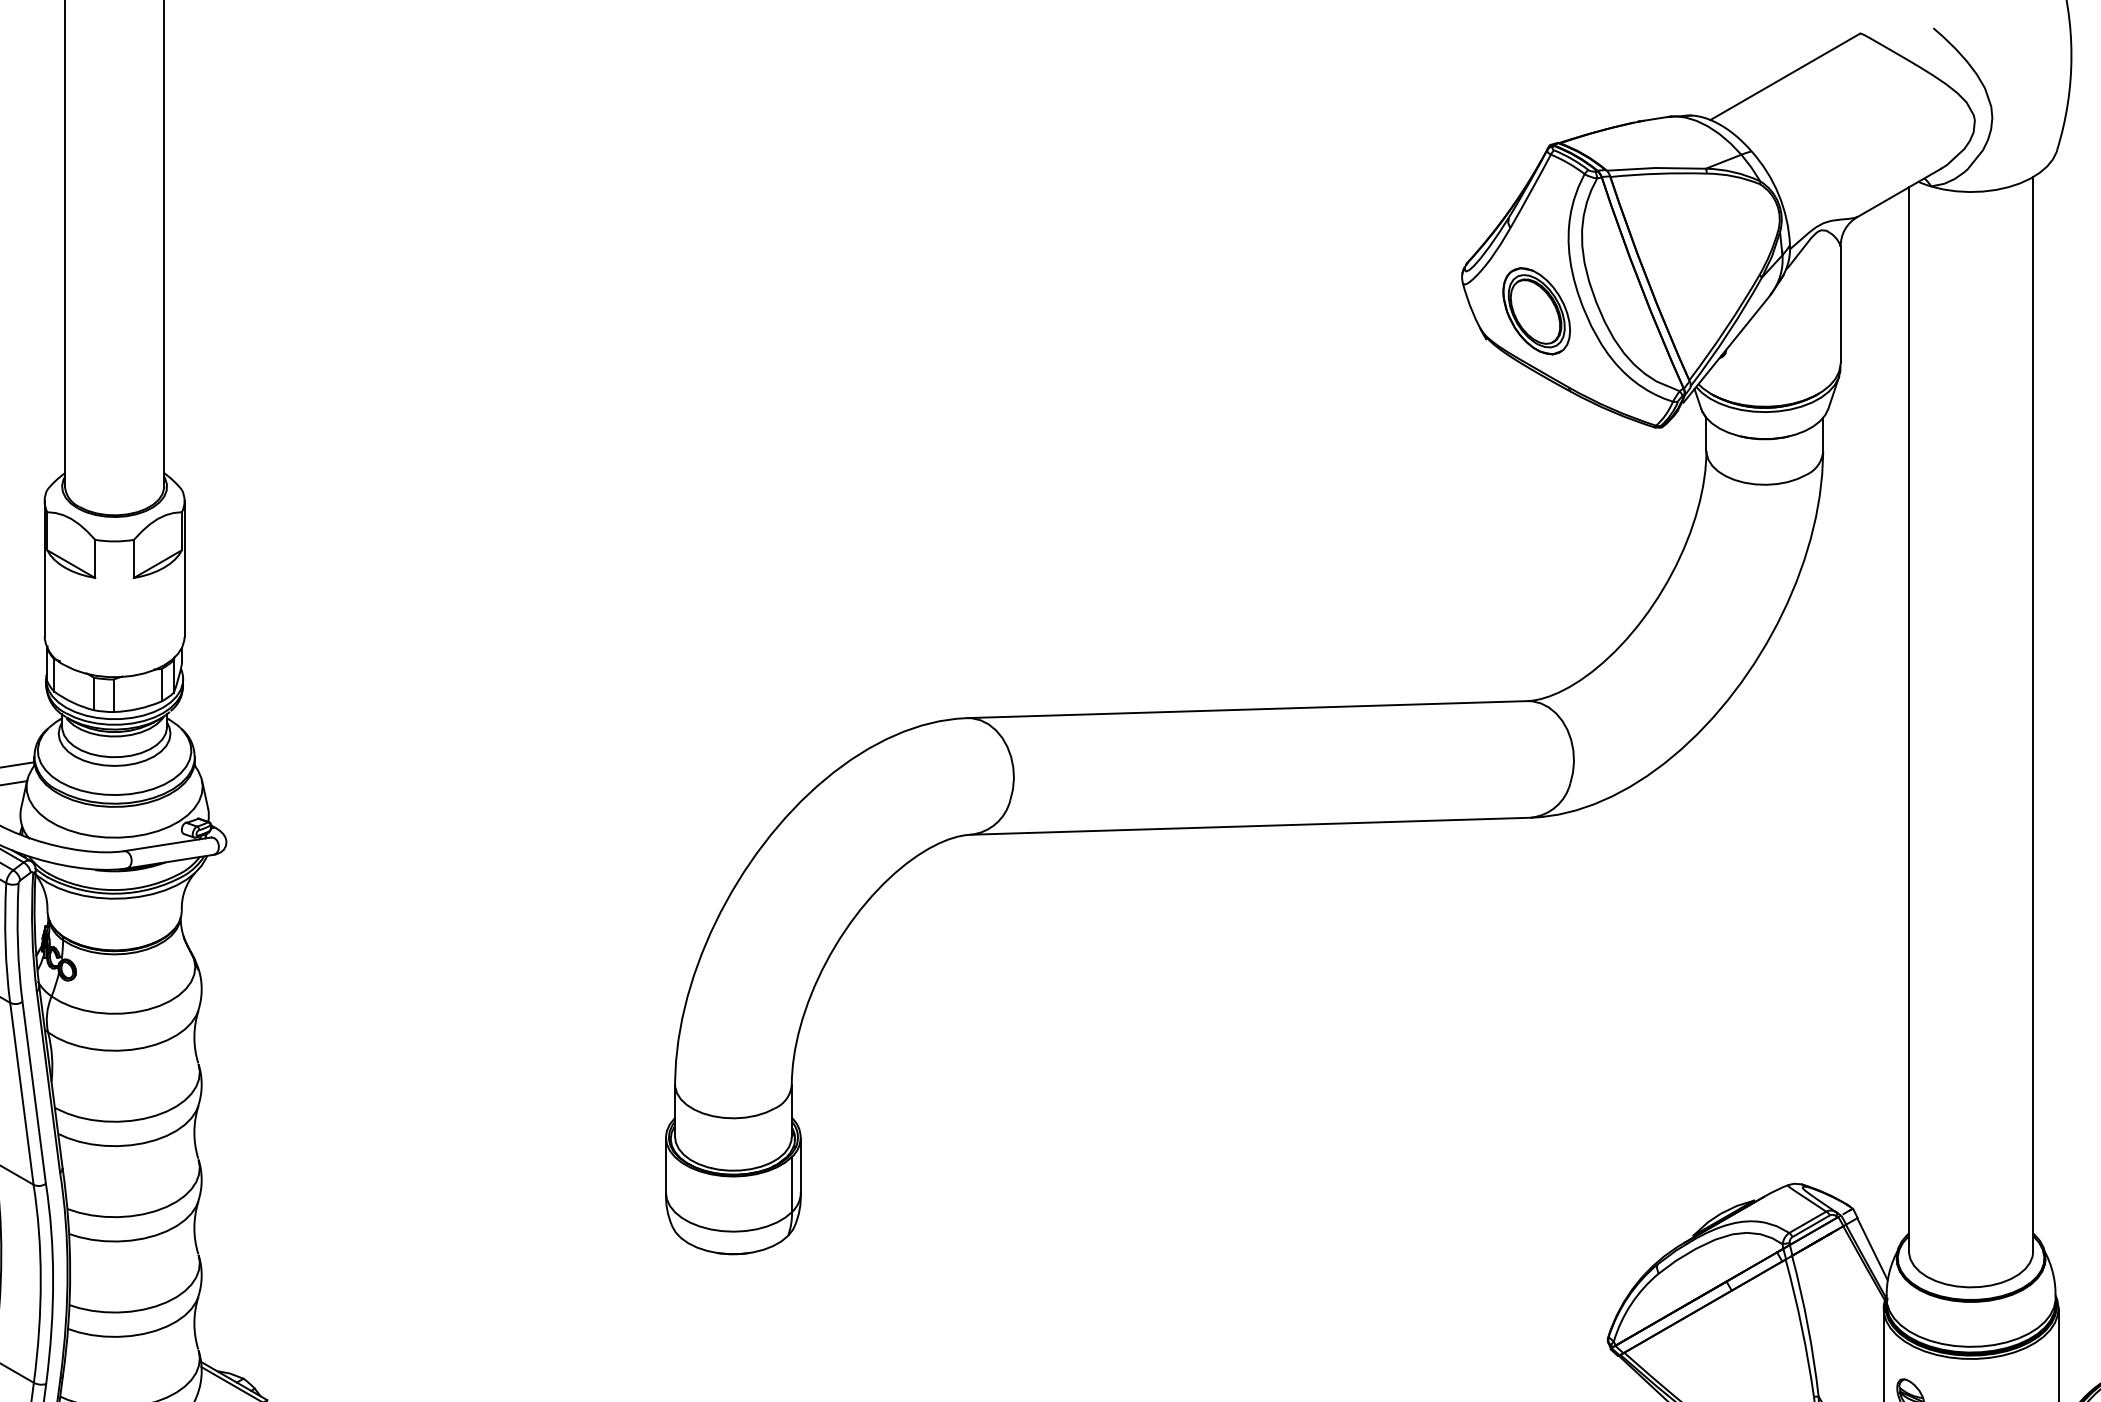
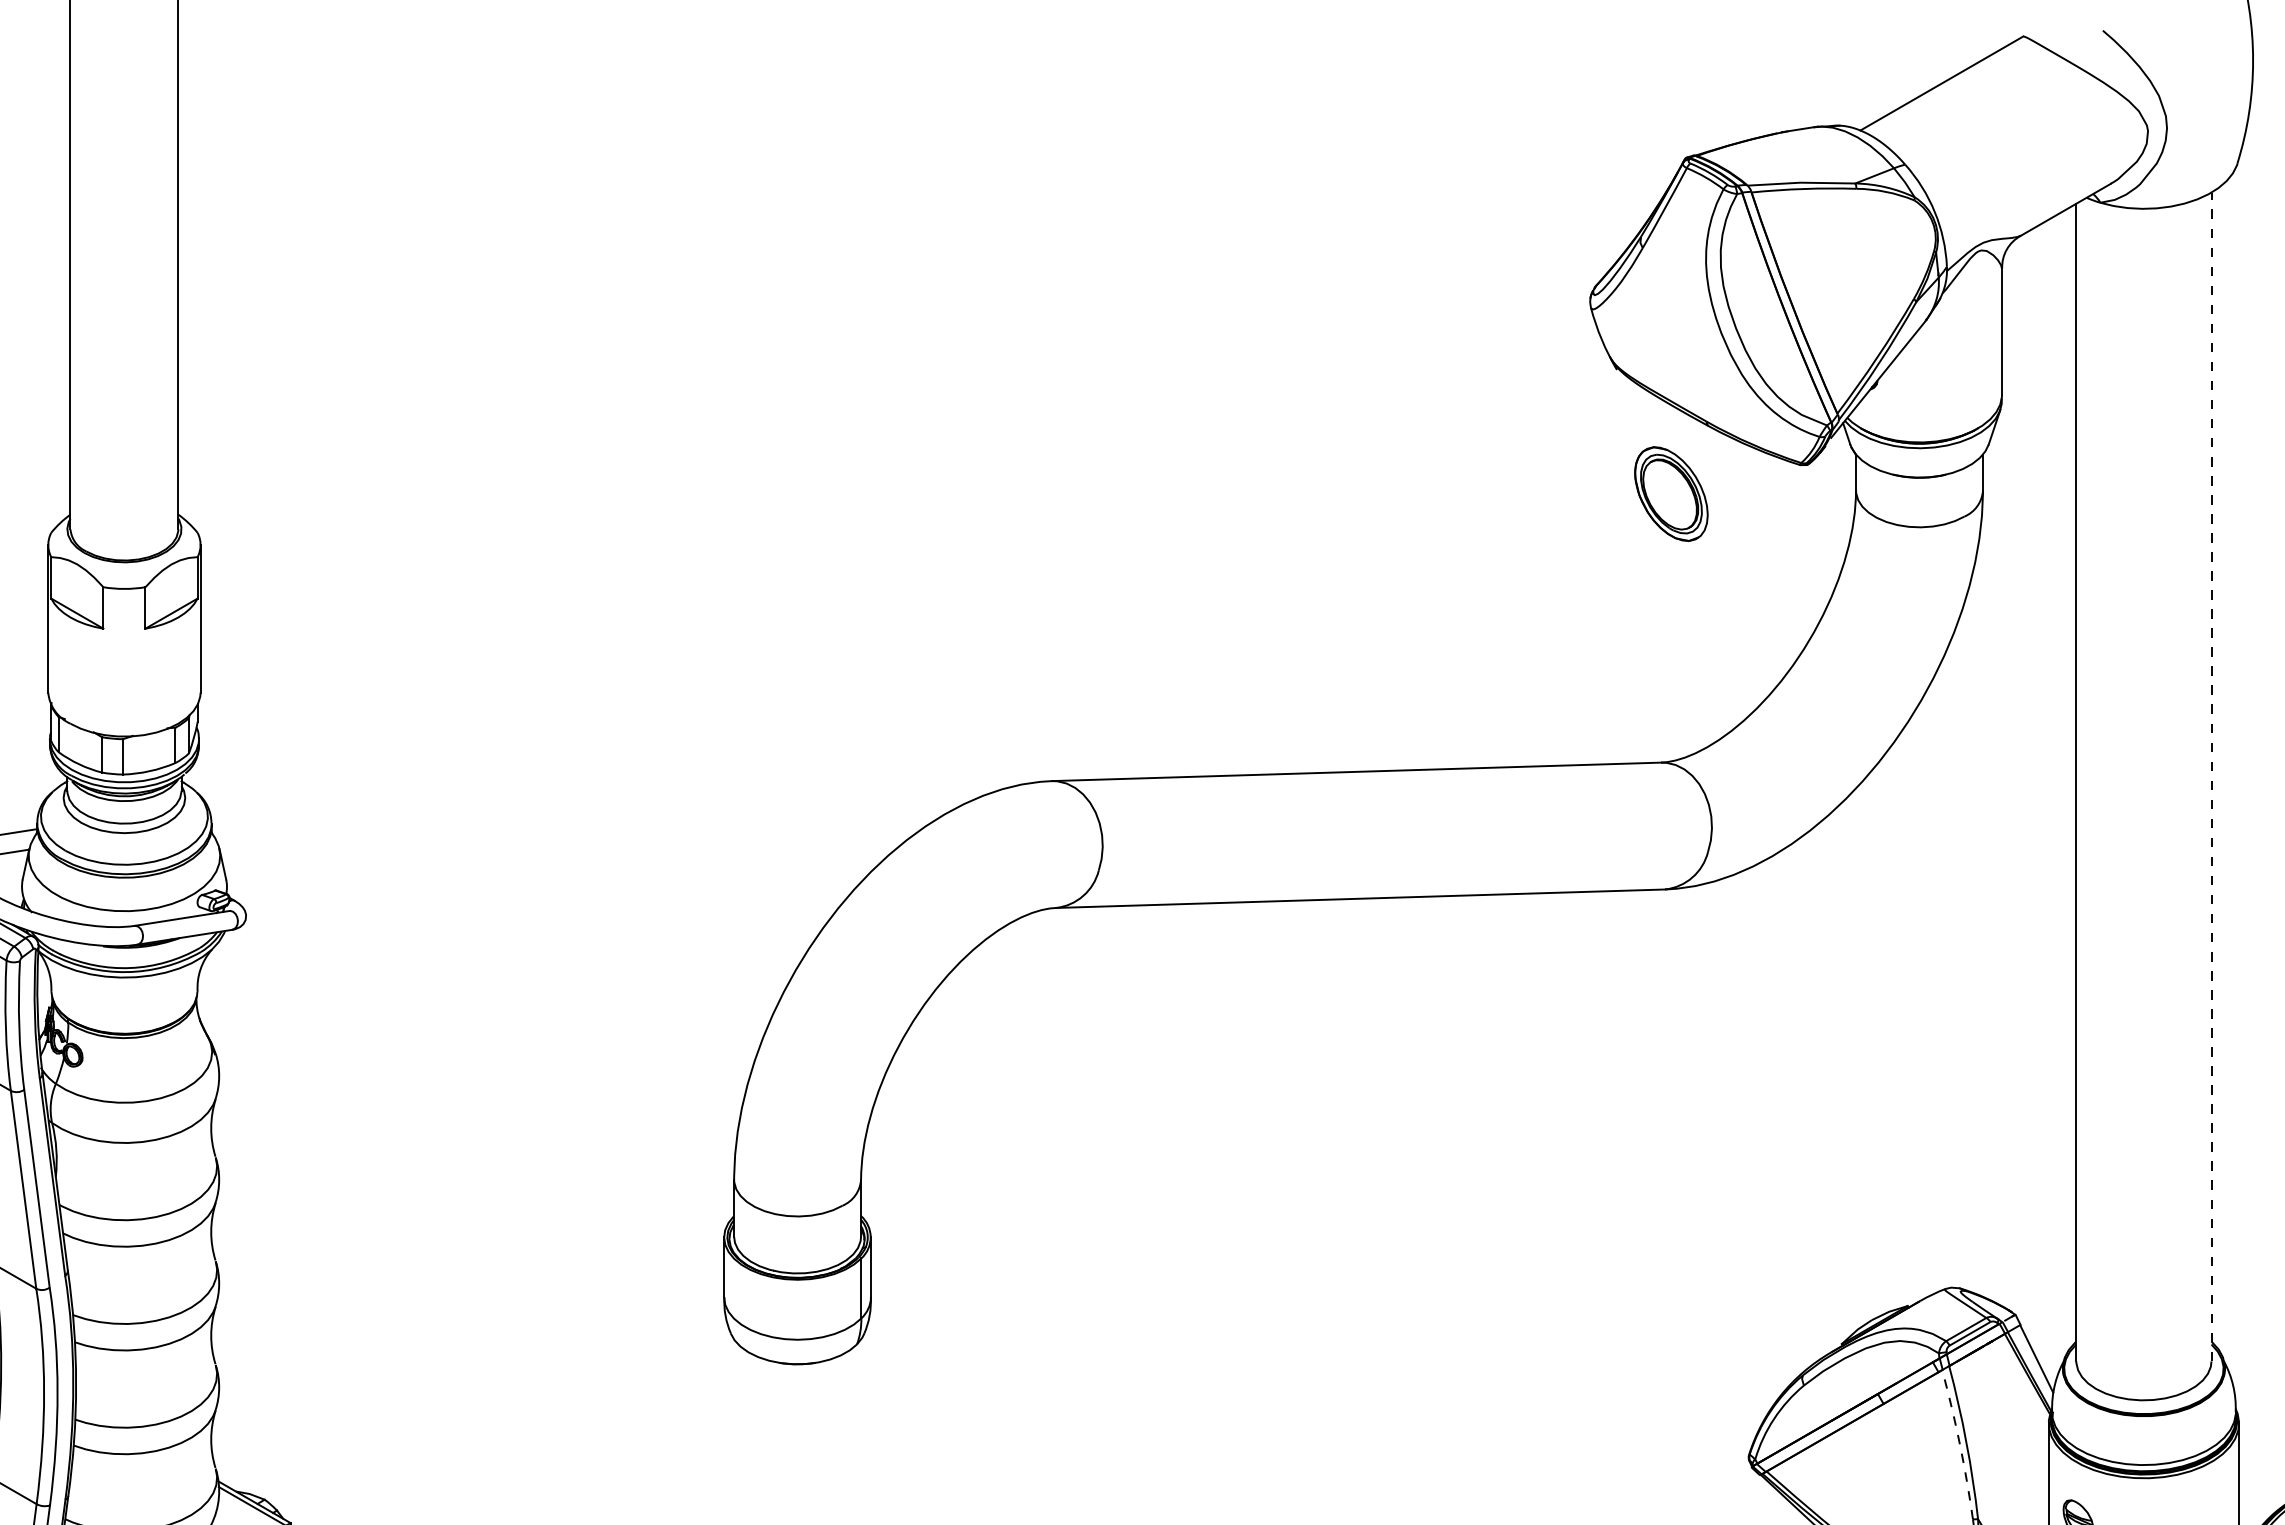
part: (1536, 311) -> (1671, 494), moved
line: (2033, 713) -> (2211, 776), solid -> dashed
arc: (1801, 1327) -> (1959, 1444), solid -> dashed

